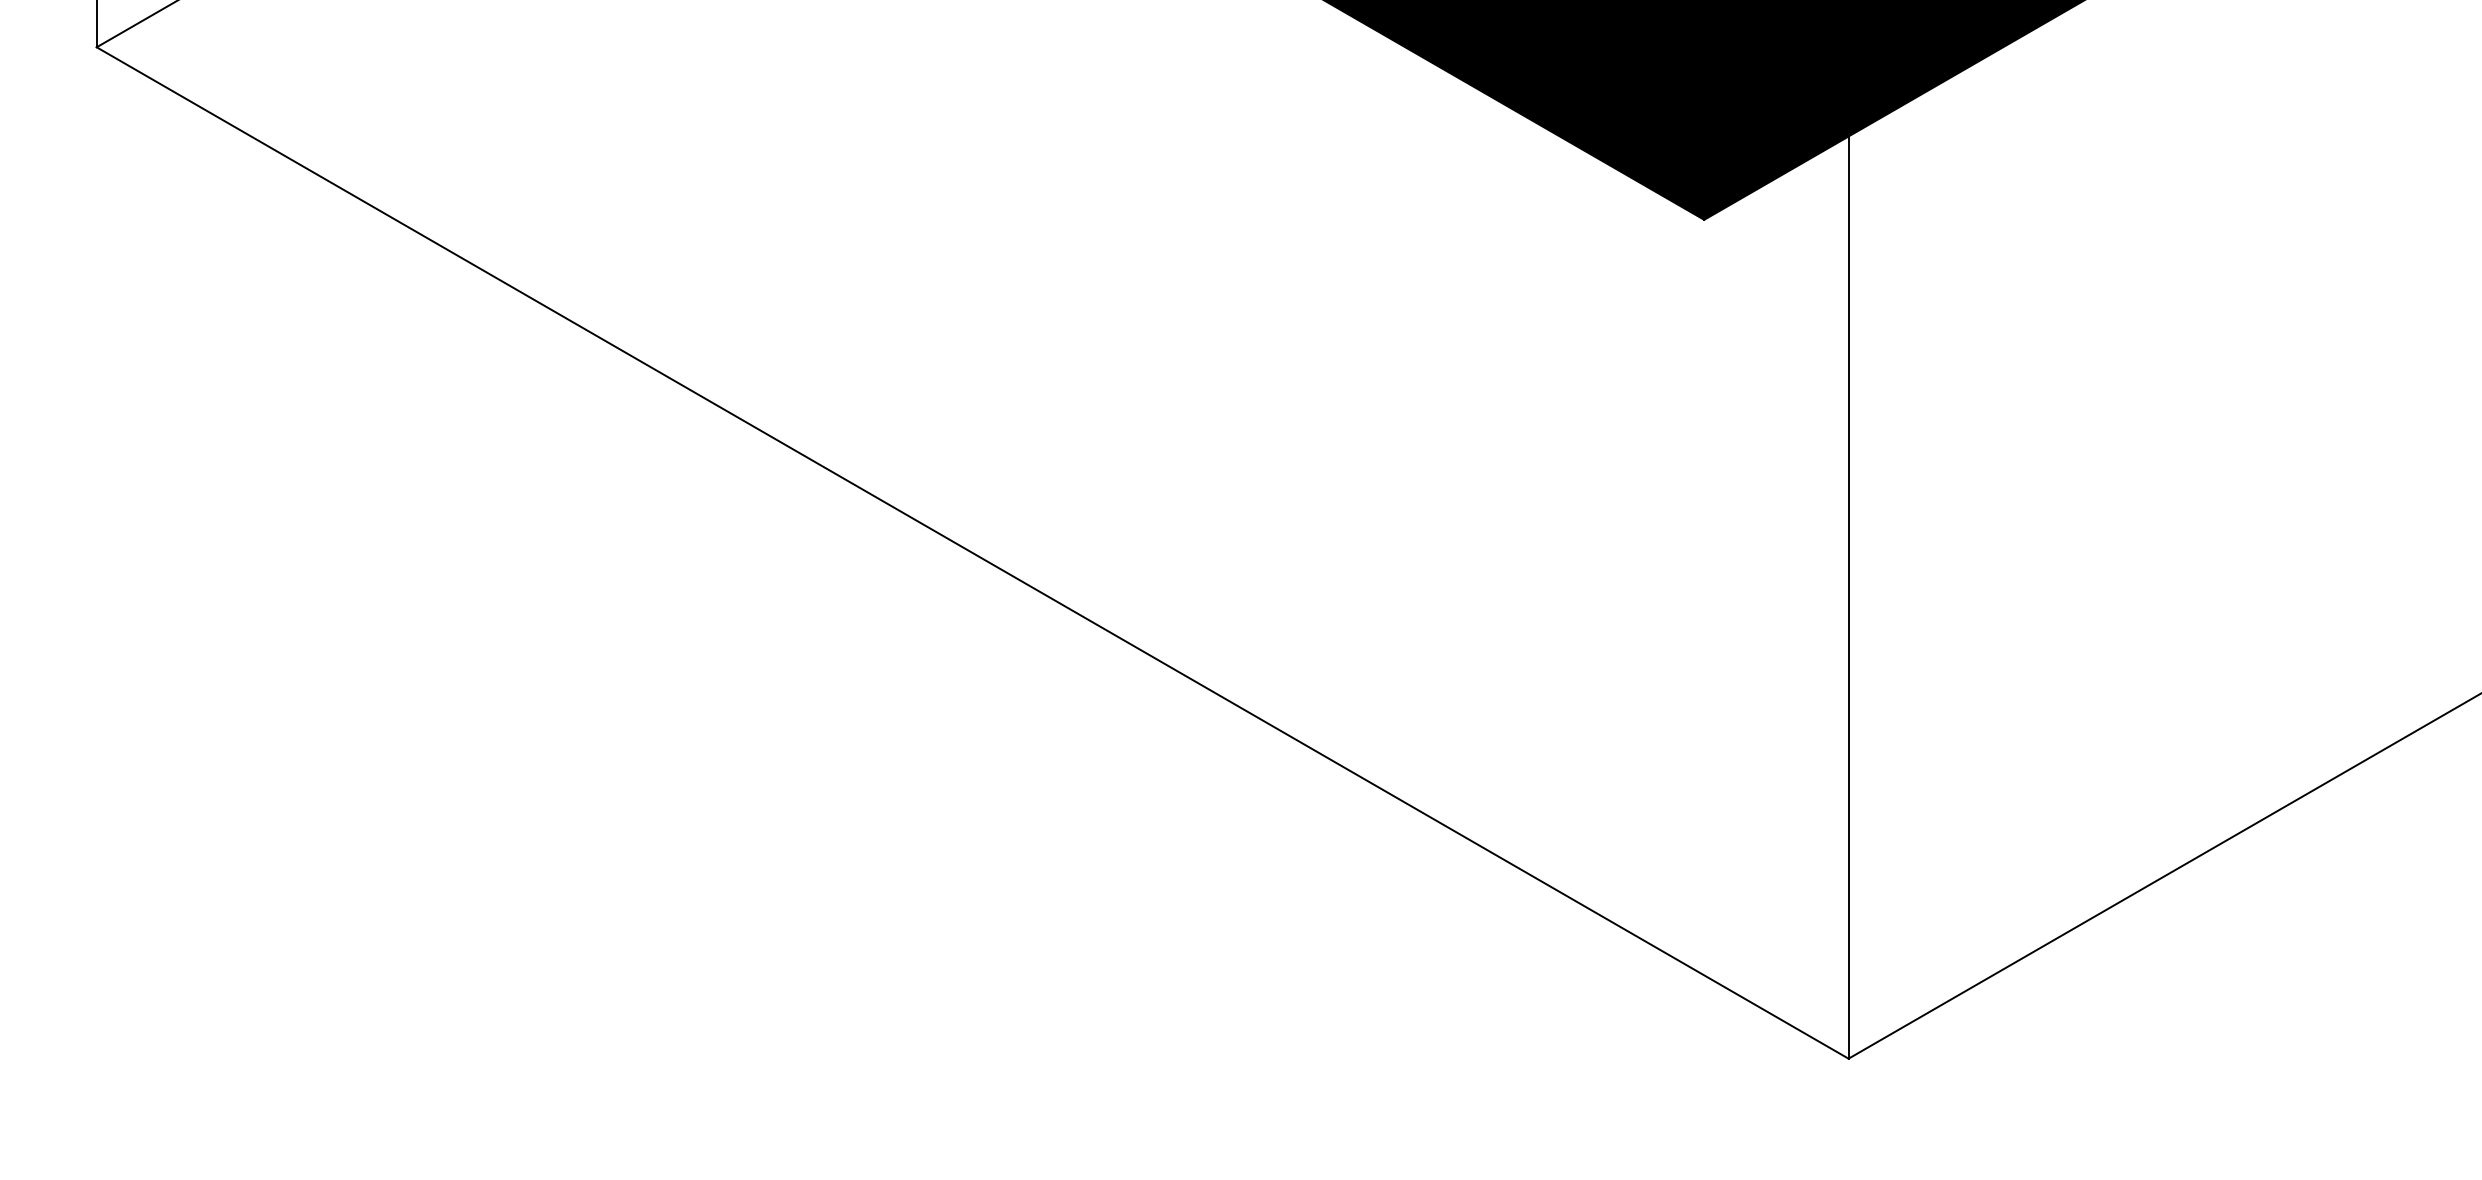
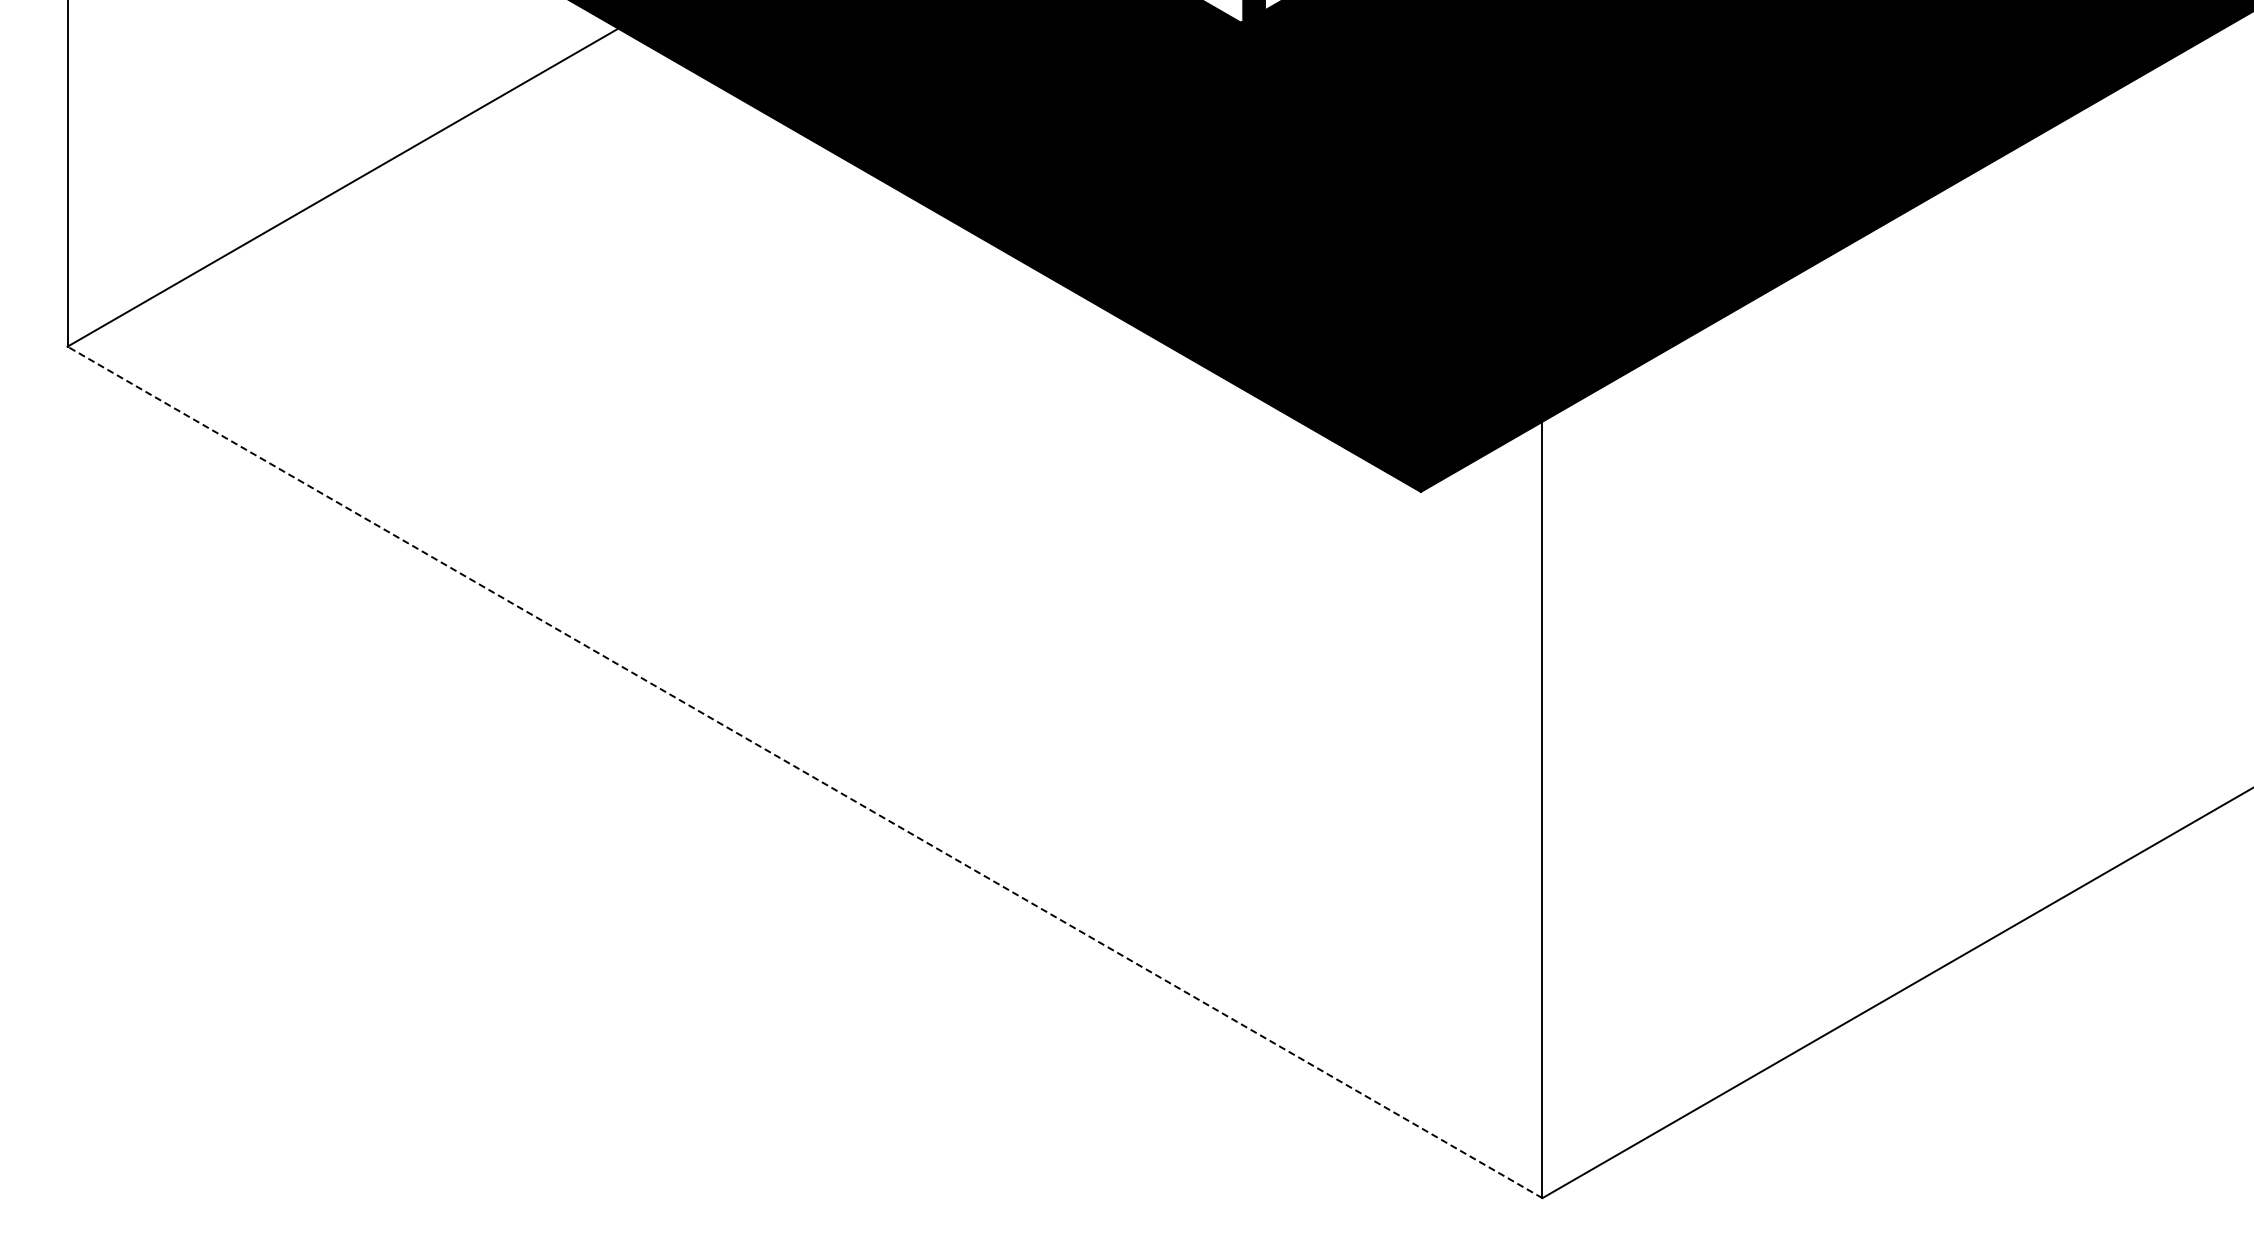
line: (973, 553) -> (805, 772), solid -> dashed

